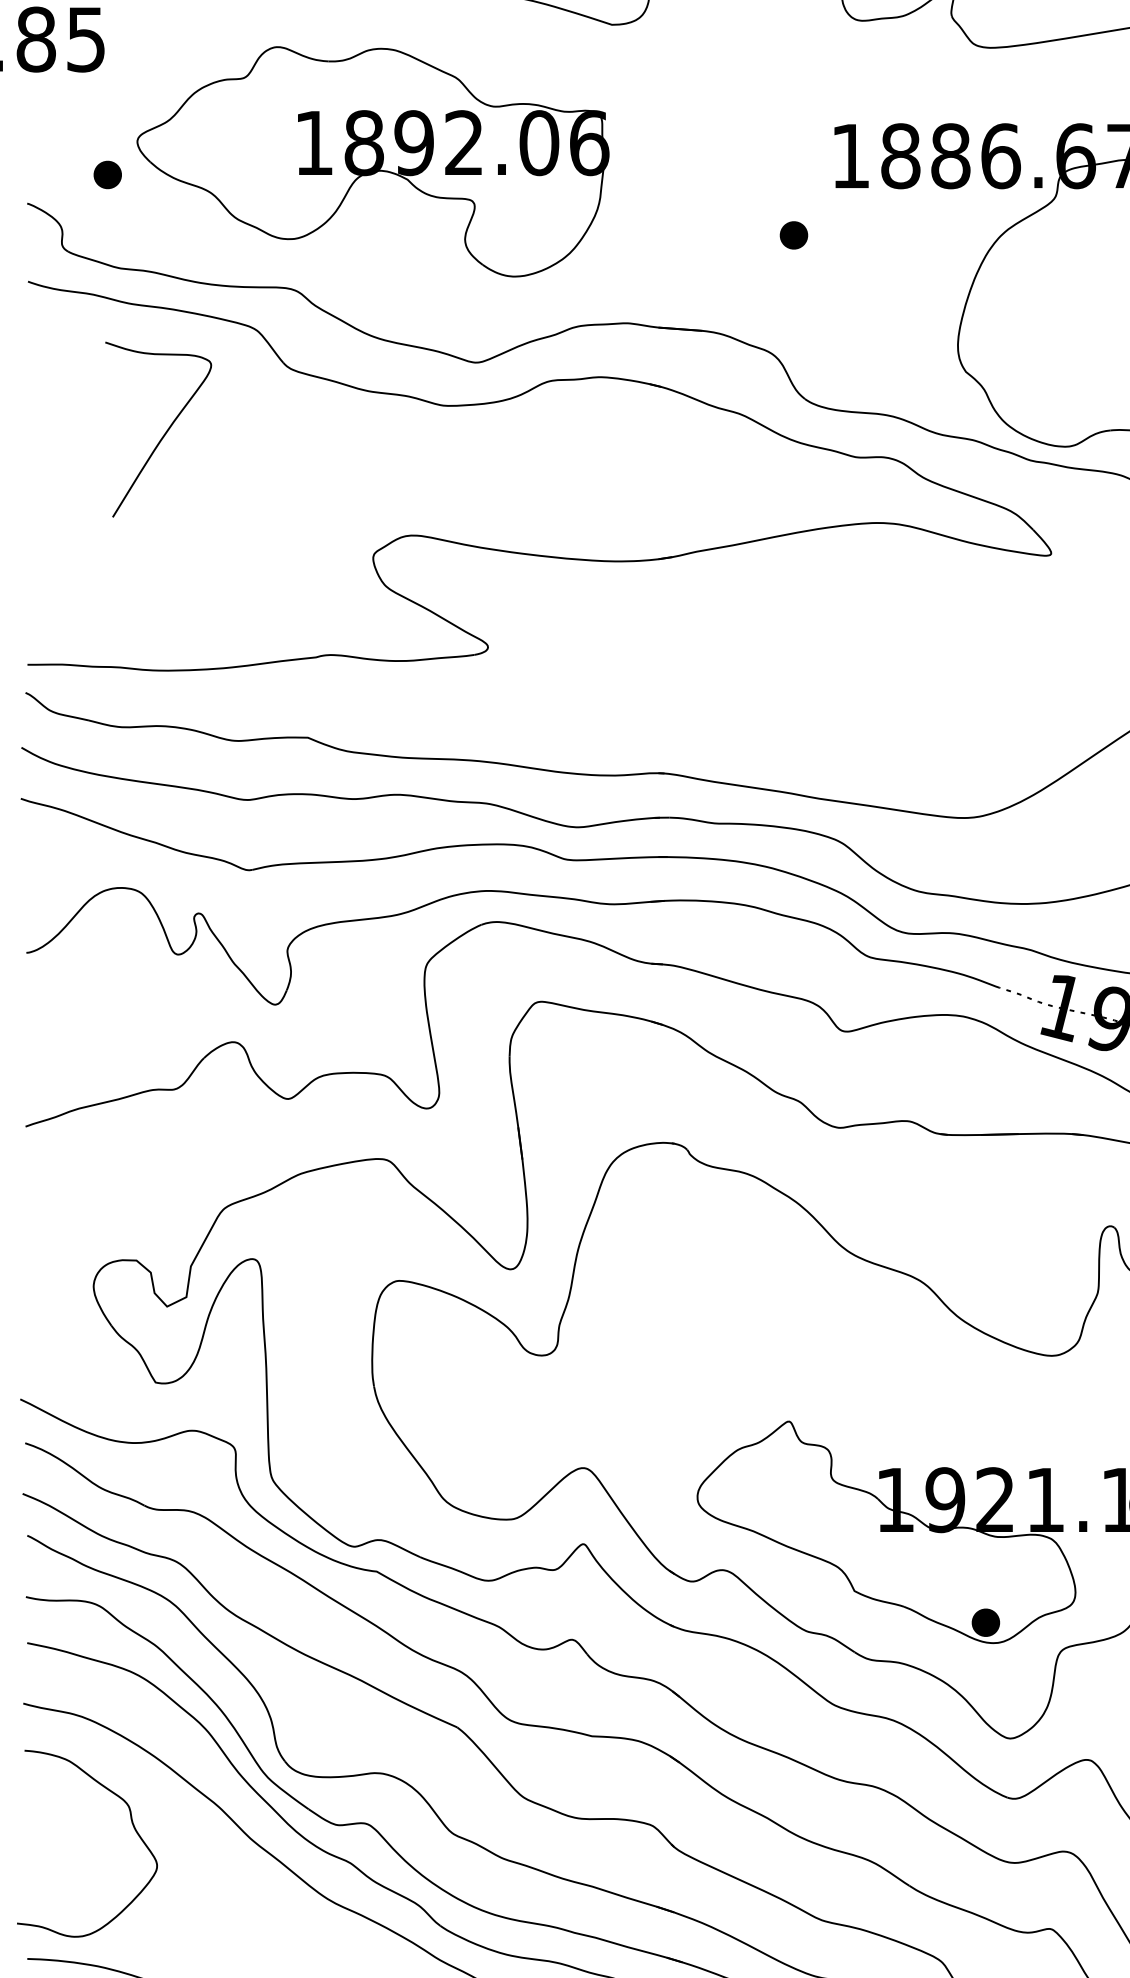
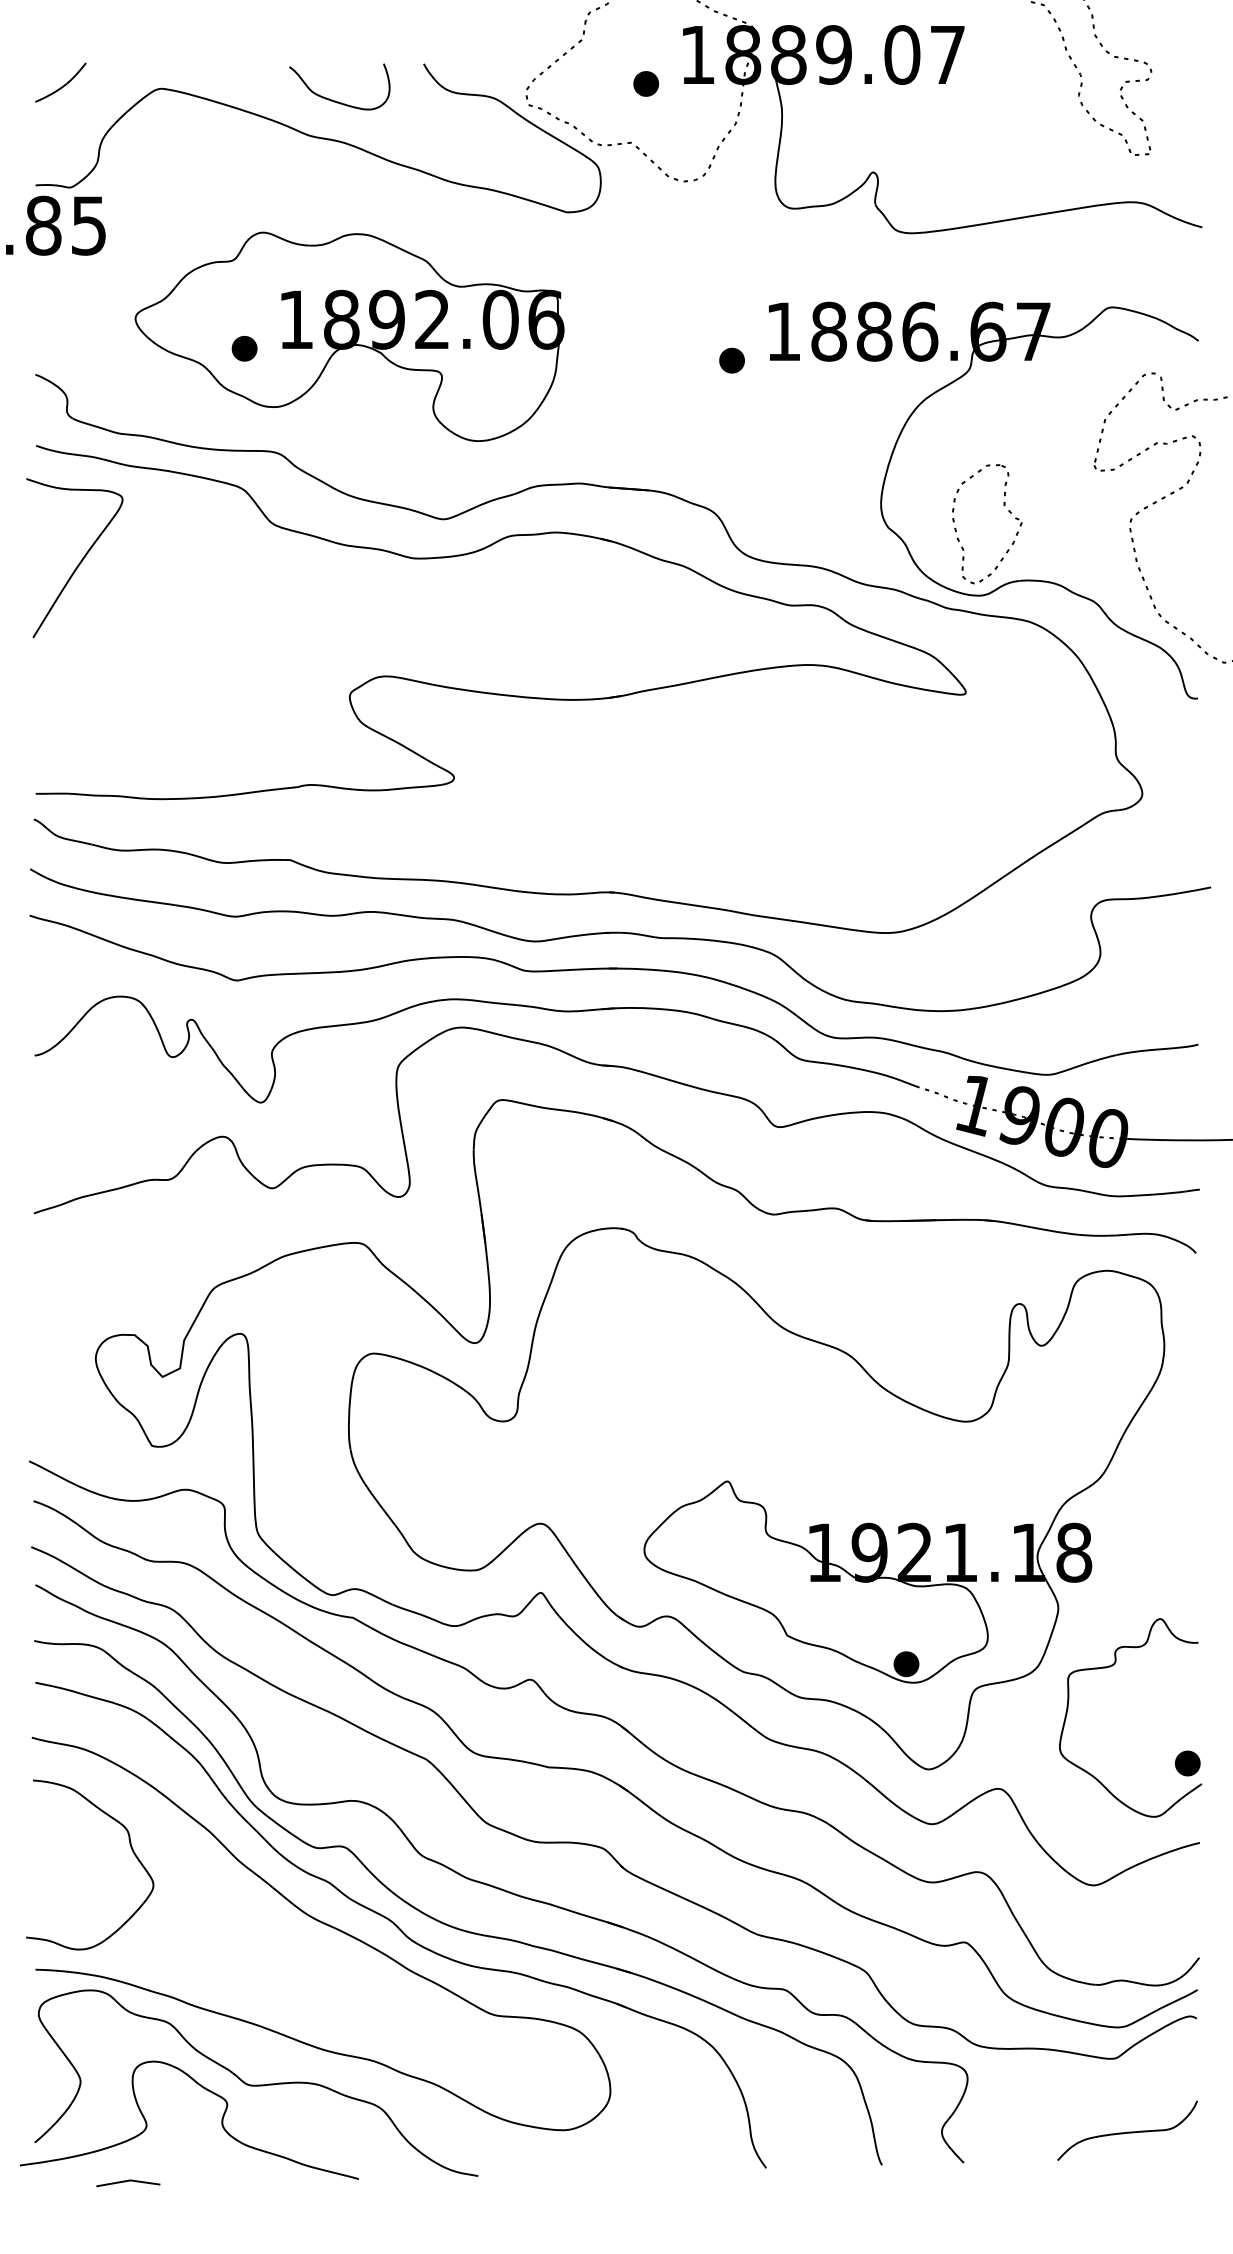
part: (107, 174) -> (244, 348), moved
part: (793, 235) -> (731, 360), moved
part: (1098, 354) -> (1008, 511), added
curve: (164, 432) -> (80, 560), moved

